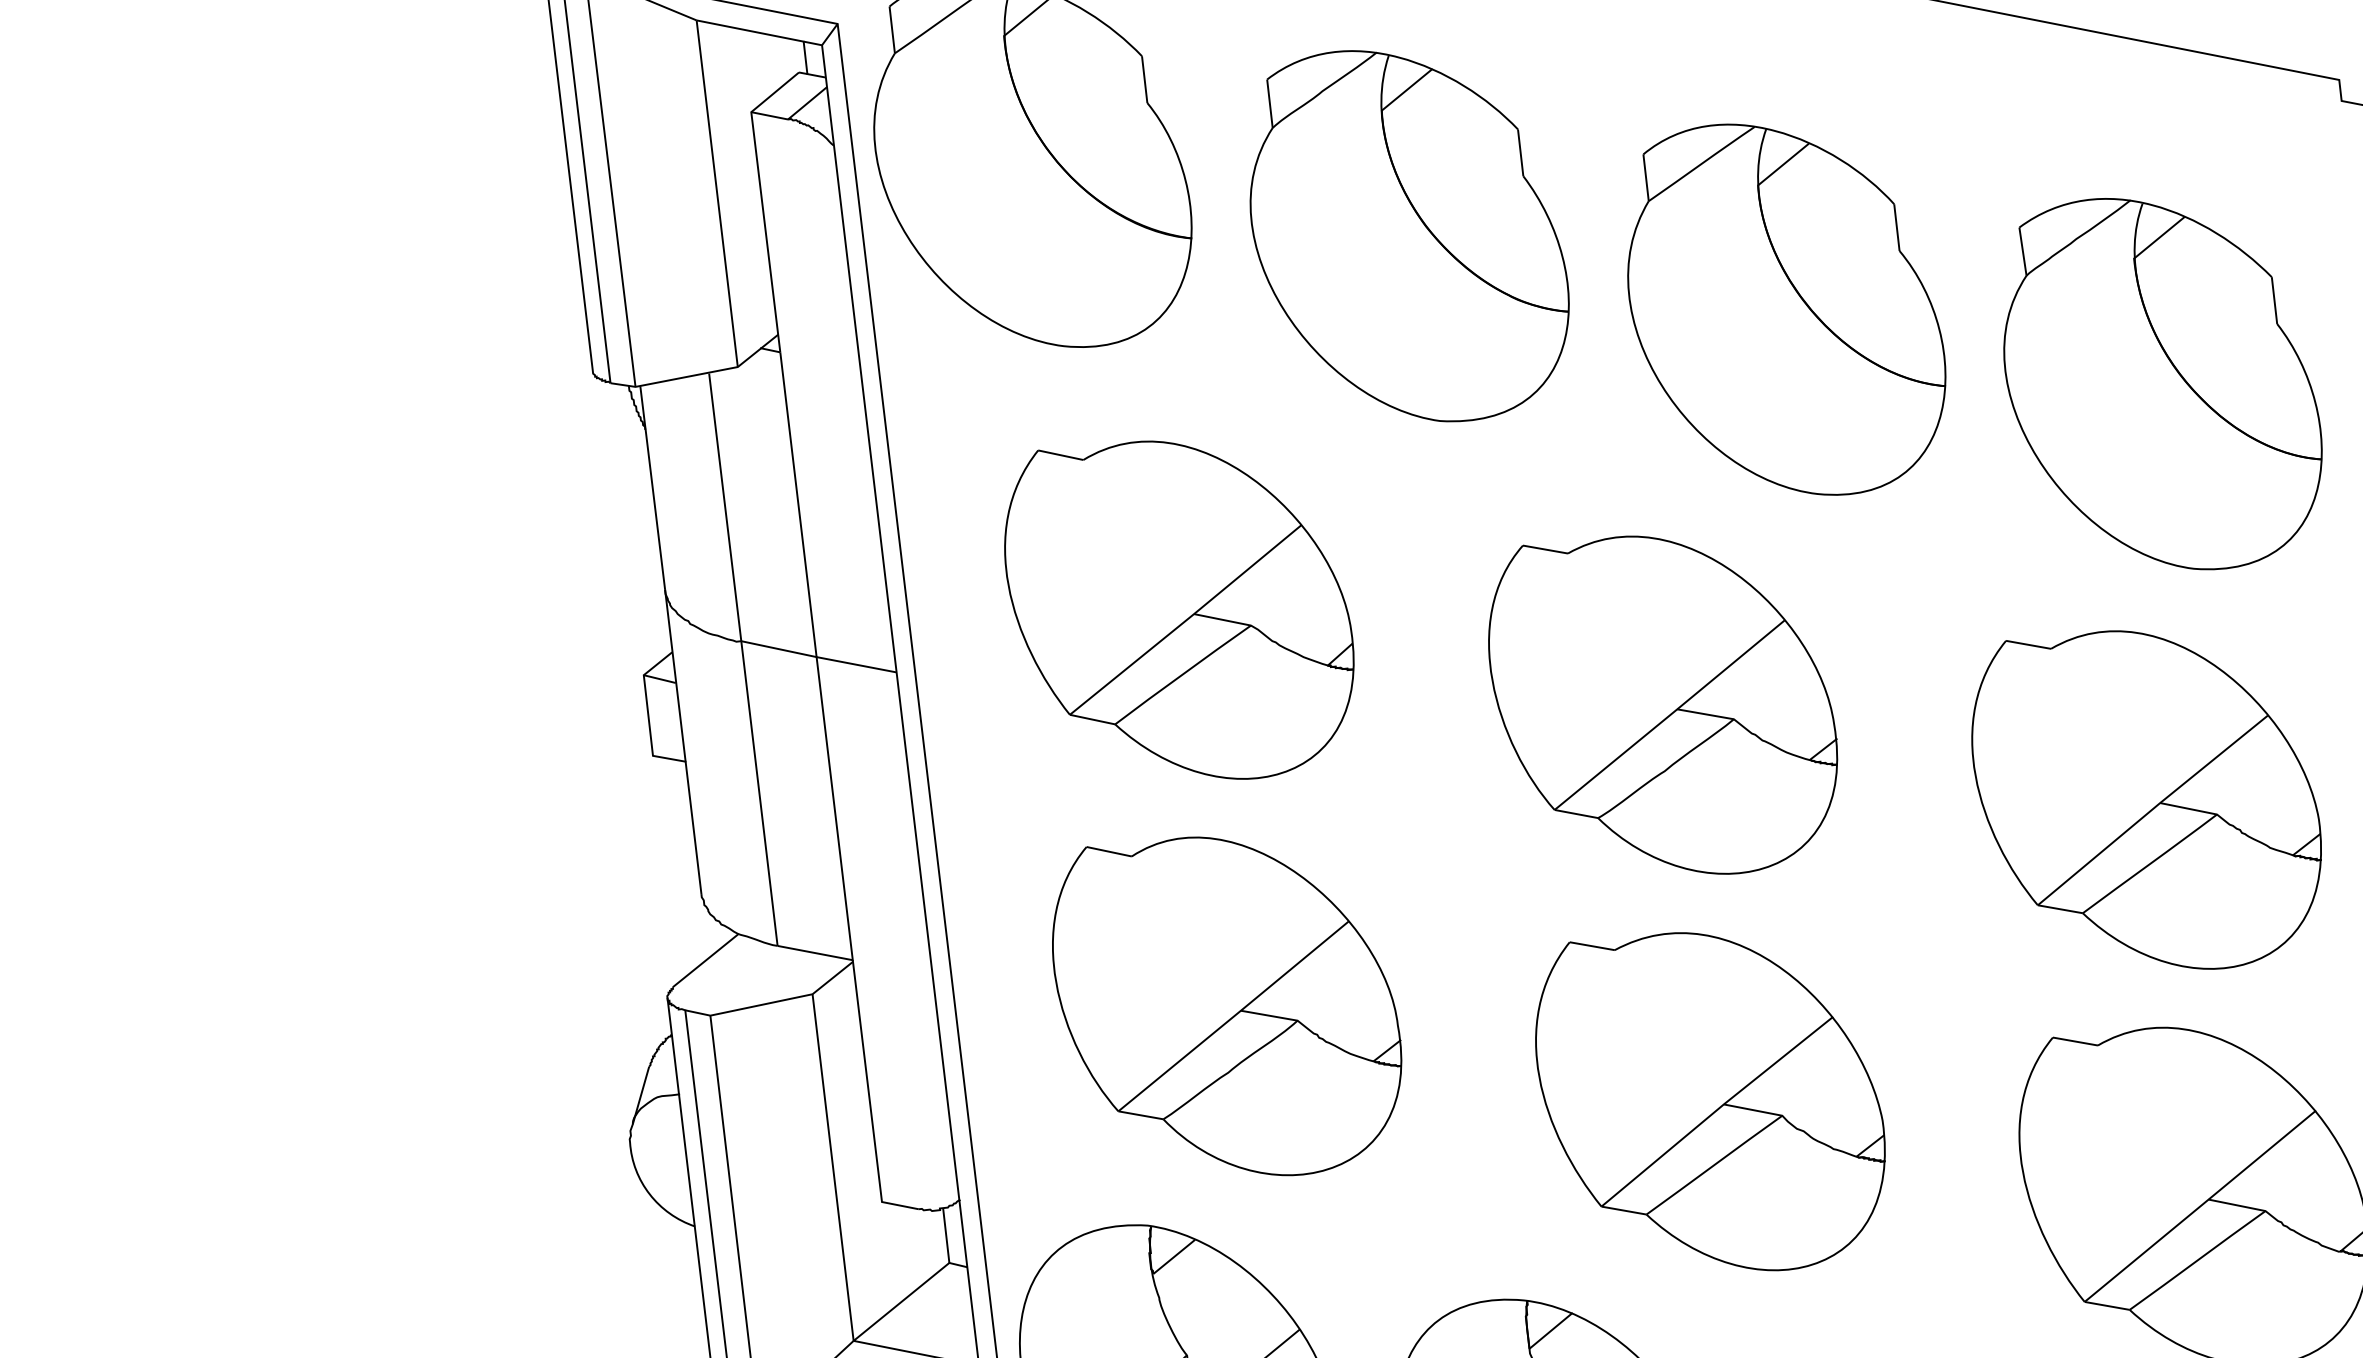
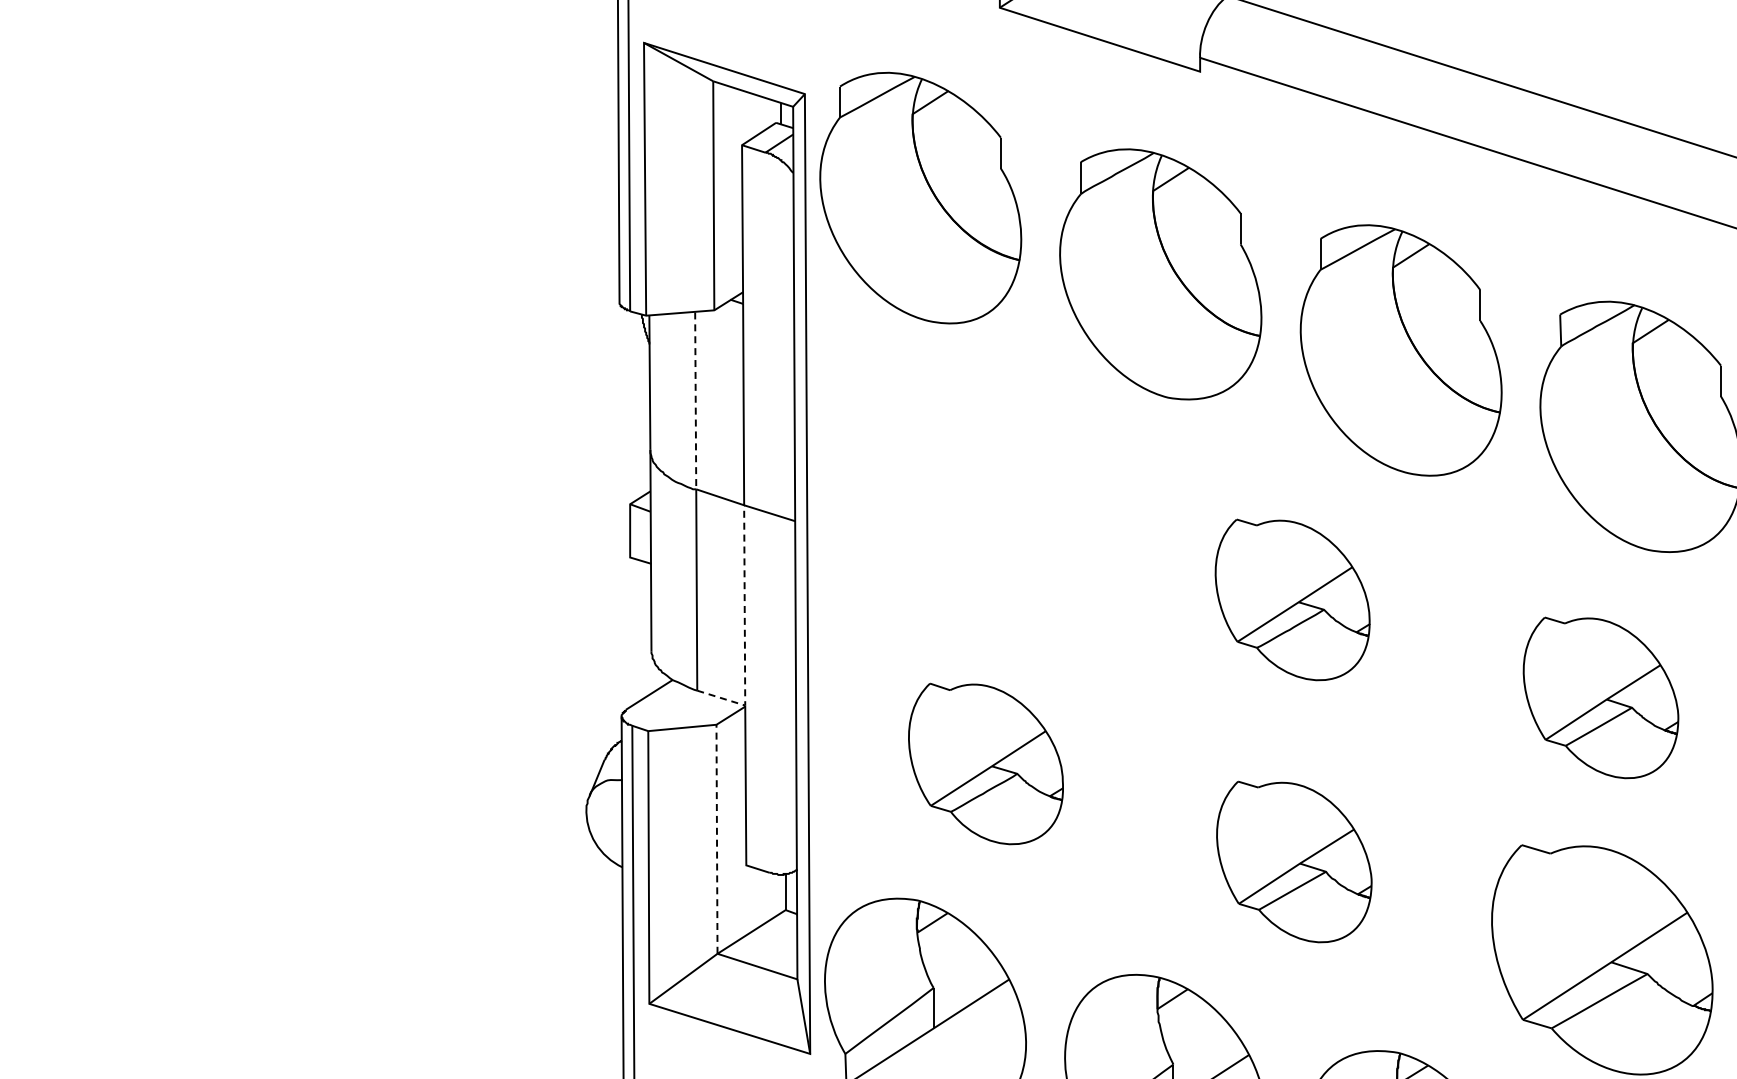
line: (725, 508) -> (695, 401), solid -> dashed
part: (1179, 609) -> (984, 501), removed
part: (1663, 705) -> (1292, 599), size x0.7
part: (2146, 800) -> (1600, 697), size x0.7
line: (838, 846) -> (744, 630), solid -> dashed
part: (1226, 1006) -> (985, 763), size x0.7
part: (1711, 1101) -> (1294, 861), size x0.7
line: (833, 1167) -> (717, 839), solid -> dashed

